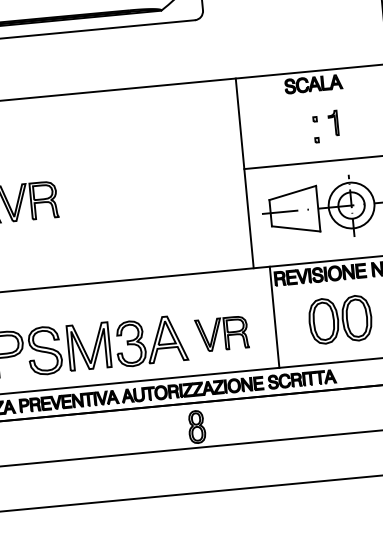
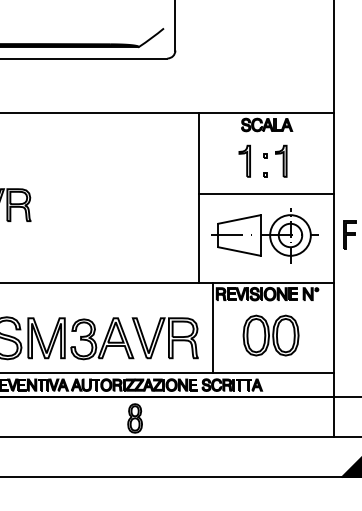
part: (333, 122) -> (281, 160), size x1.43
part: (292, 126) -> (244, 160), added
part: (221, 334) -> (164, 338), size x1.43

